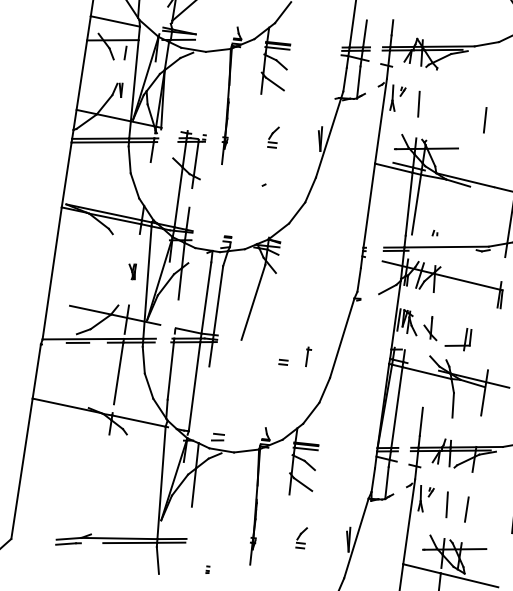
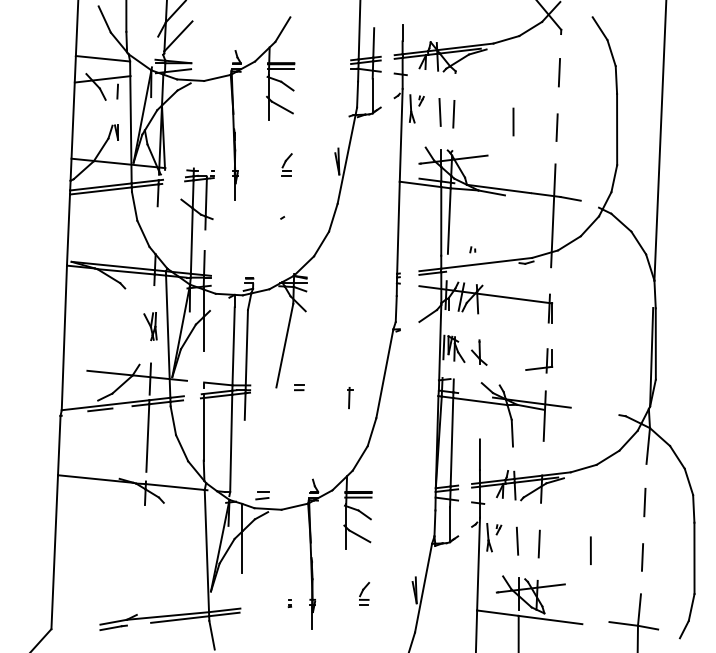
line: (431, 106) -> (453, 113), added
part: (132, 271) -> (150, 326), size x1.67
part: (465, 339) -> (546, 360), moved
part: (283, 362) -> (299, 387), moved
part: (207, 569) -> (289, 603), moved

